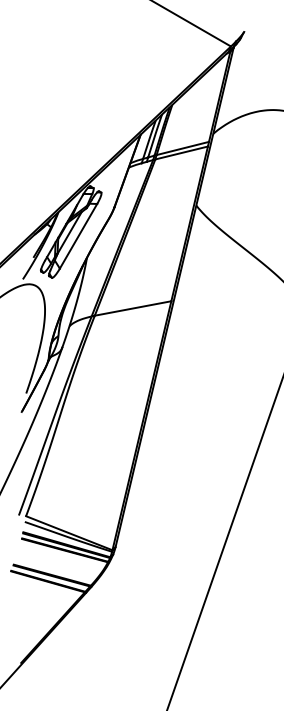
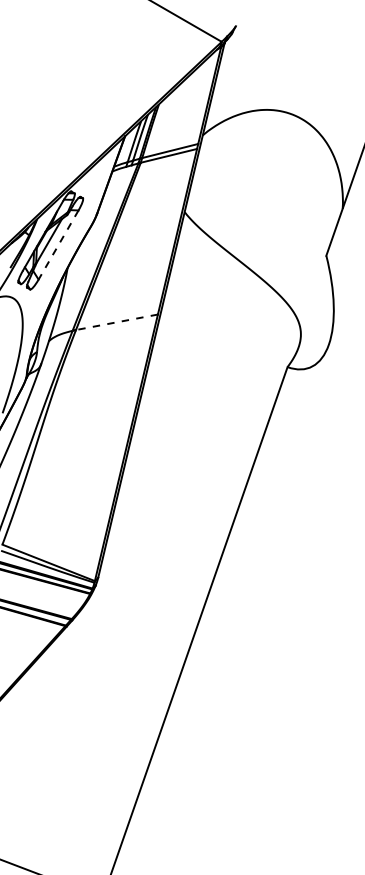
line: (78, 236) -> (58, 245), solid -> dashed
line: (132, 308) -> (116, 322), solid -> dashed

